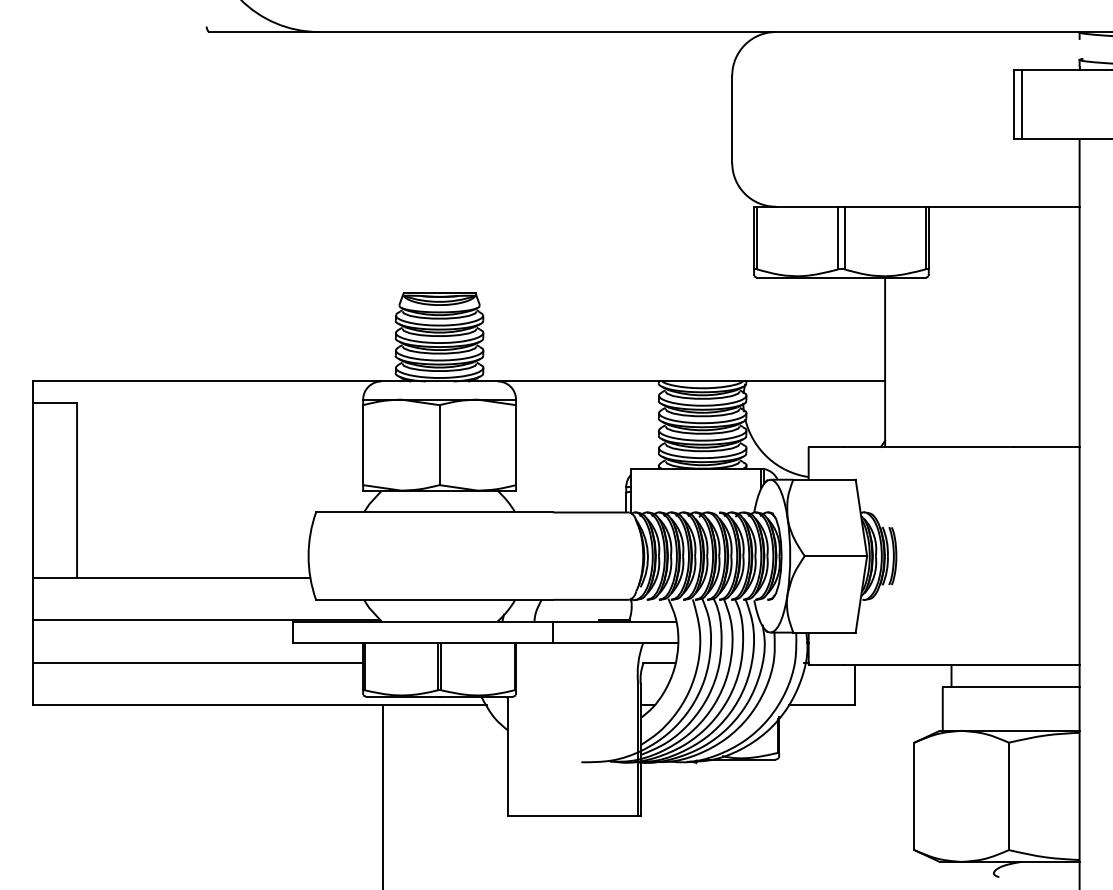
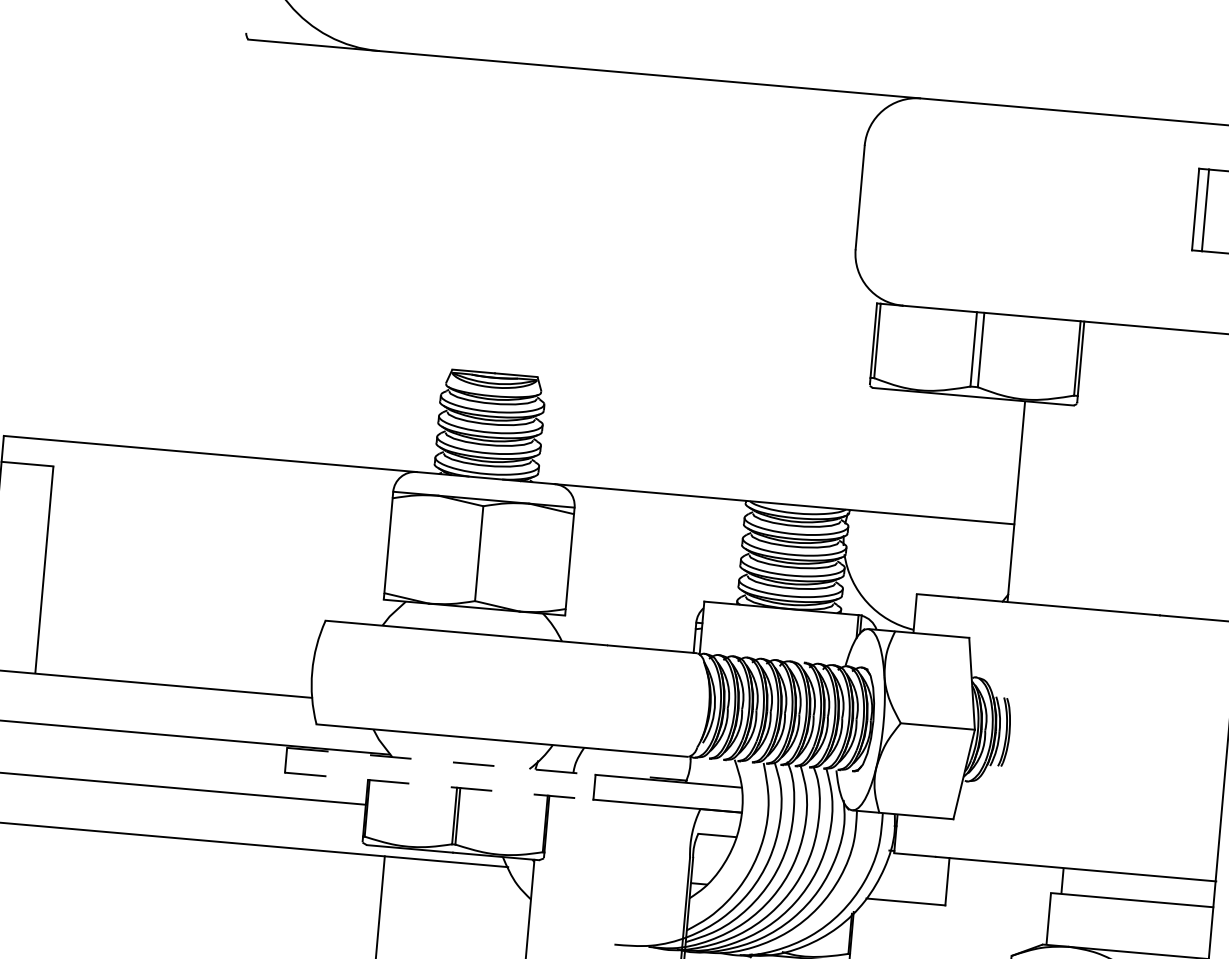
line: (423, 621) -> (441, 761), solid -> dashed
line: (423, 642) -> (439, 786), solid -> dashed

